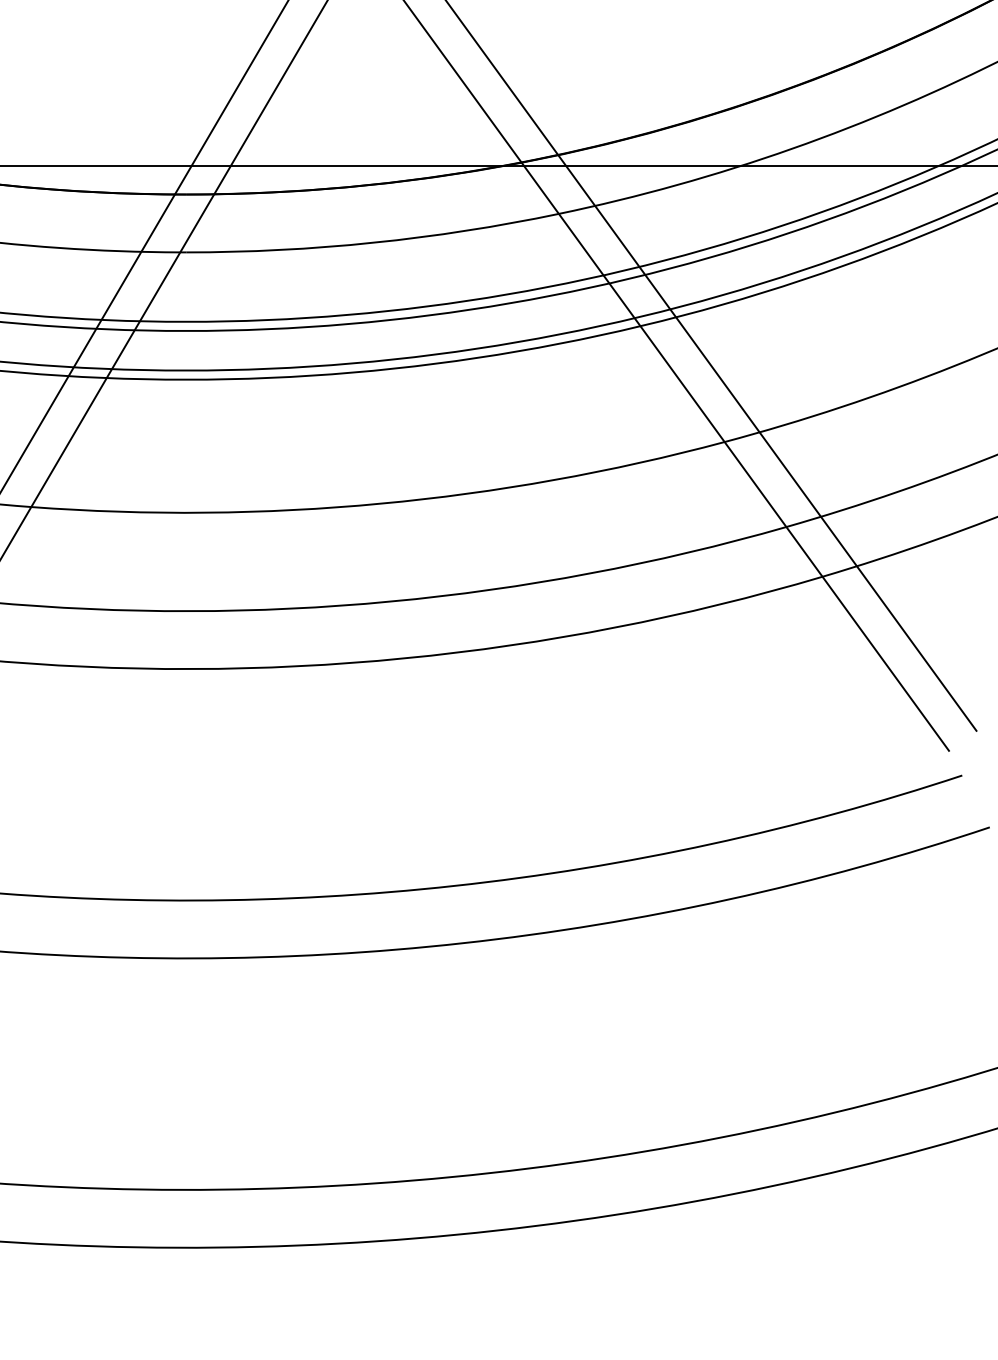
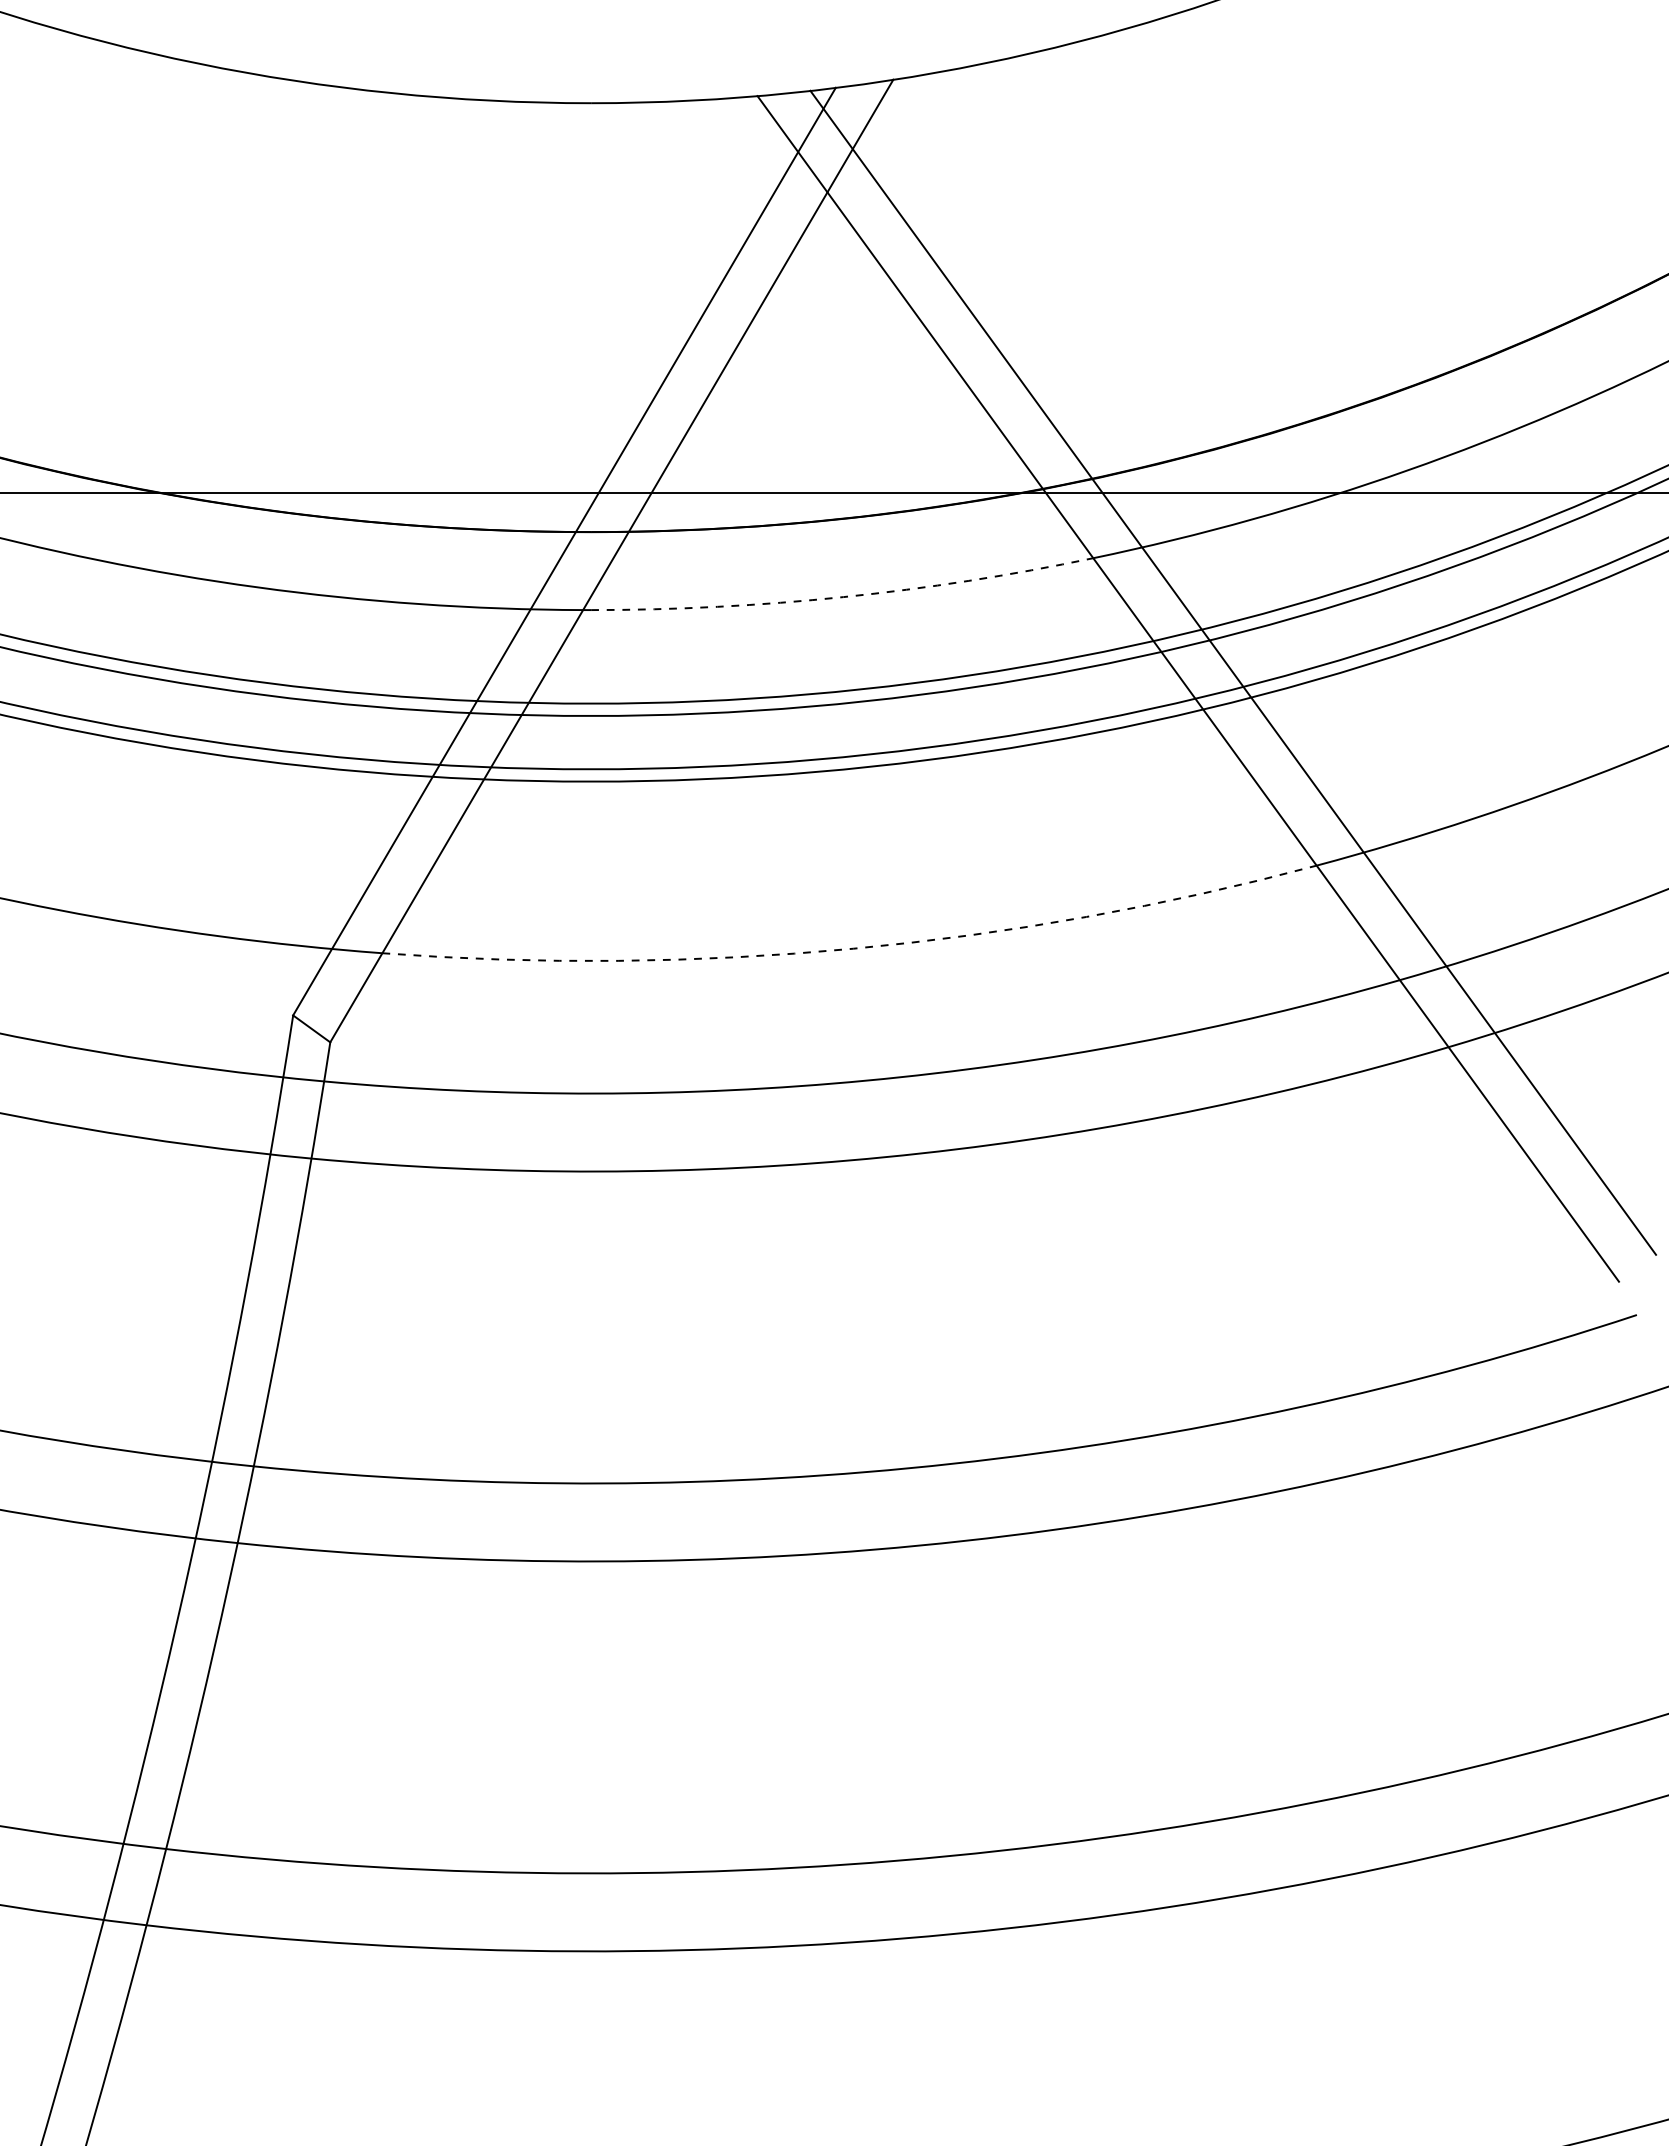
arc: (373, 243) -> (843, 597), solid -> dashed
arc: (380, 503) -> (853, 948), solid -> dashed

